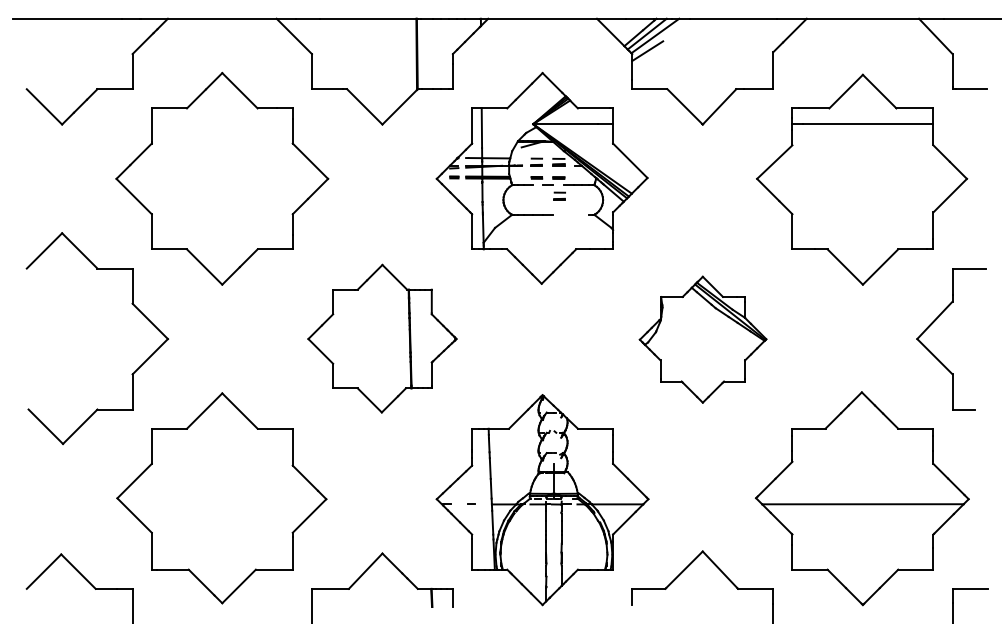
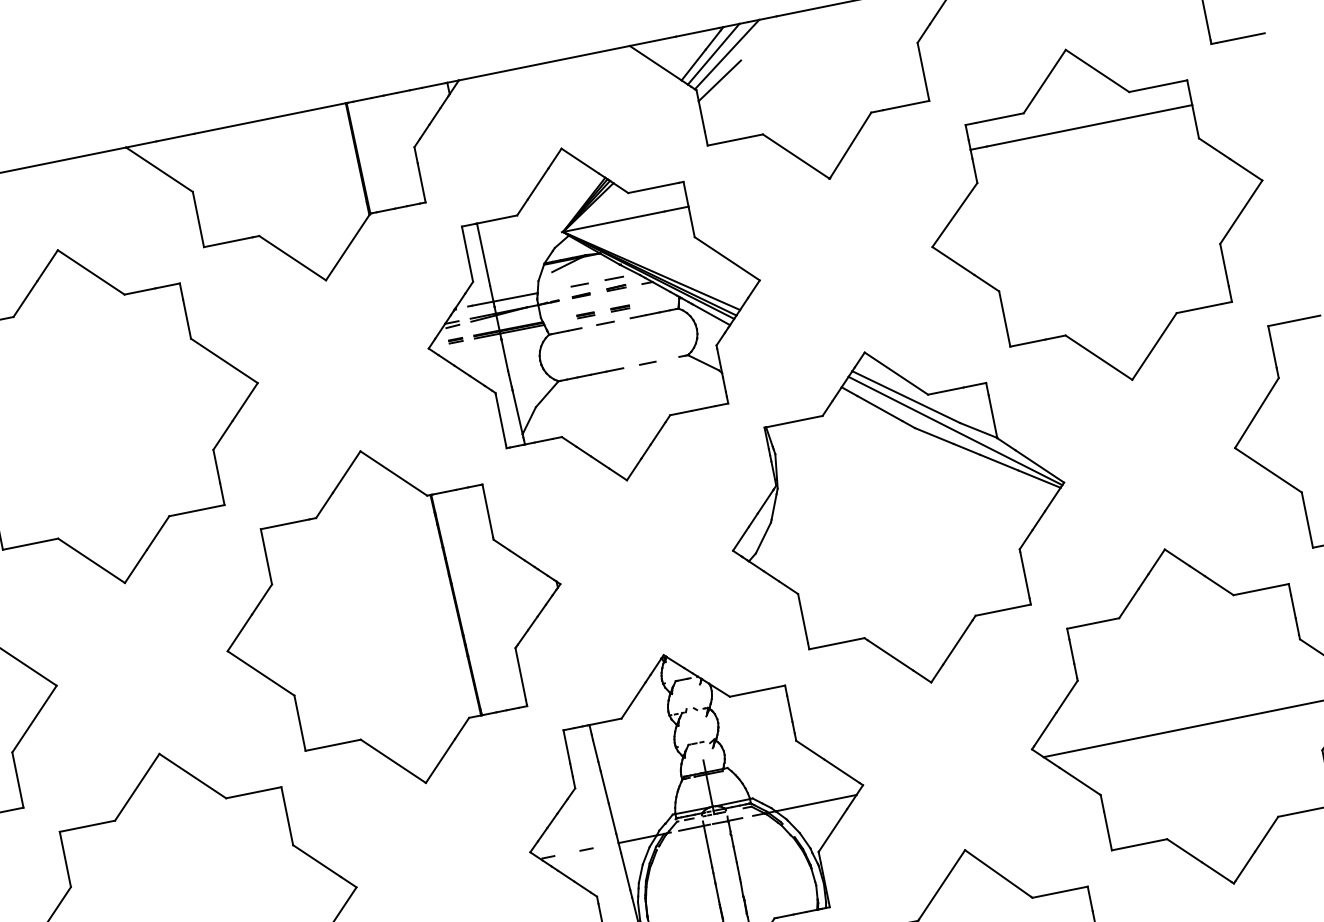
part: (559, 195) -> (626, 335), removed
line: (568, 214) -> (647, 362), added
part: (382, 338) -> (393, 616), size x1.43
part: (702, 339) -> (897, 516), size x1.67

